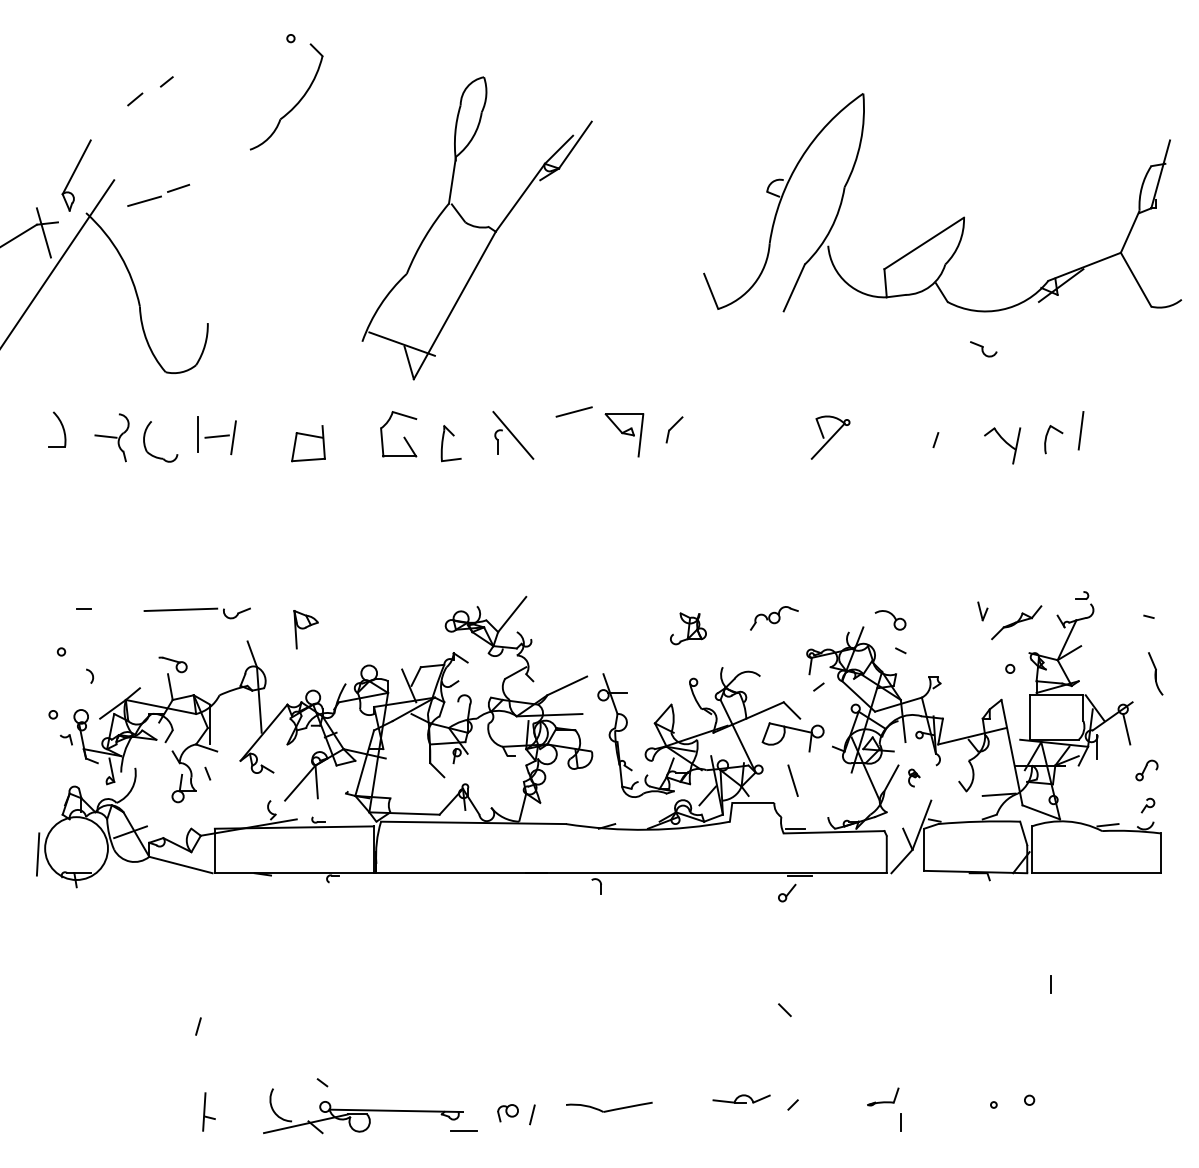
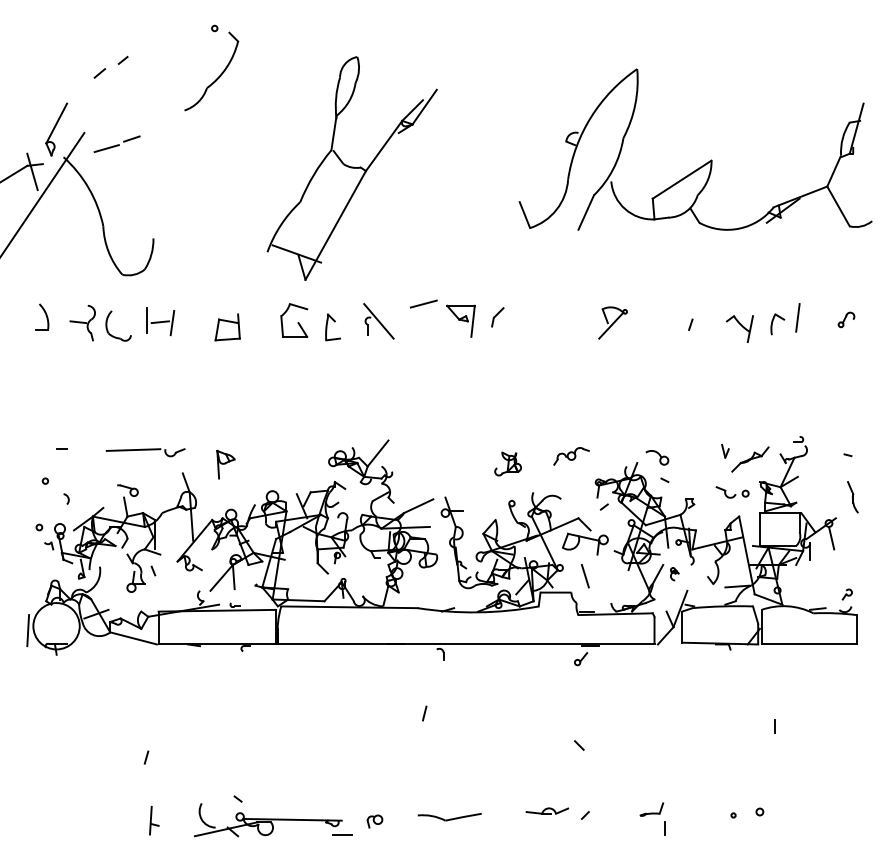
part: (983, 349) -> (725, 492), moved
part: (1146, 770) -> (846, 319), moved
line: (532, 1114) -> (424, 713), moved

